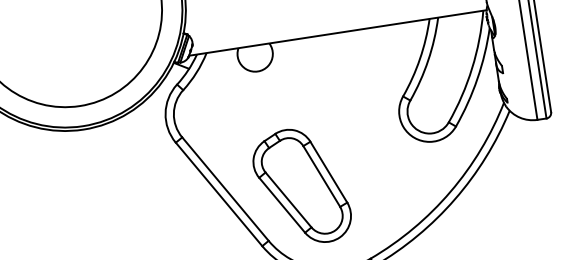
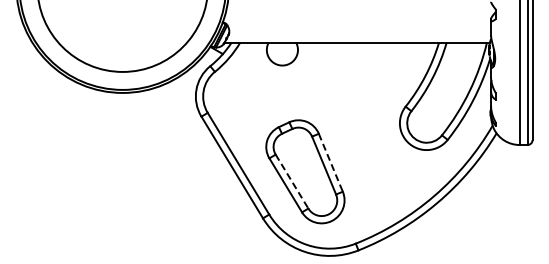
line: (329, 172) -> (331, 163), solid -> dashed
line: (289, 199) -> (292, 181), solid -> dashed

